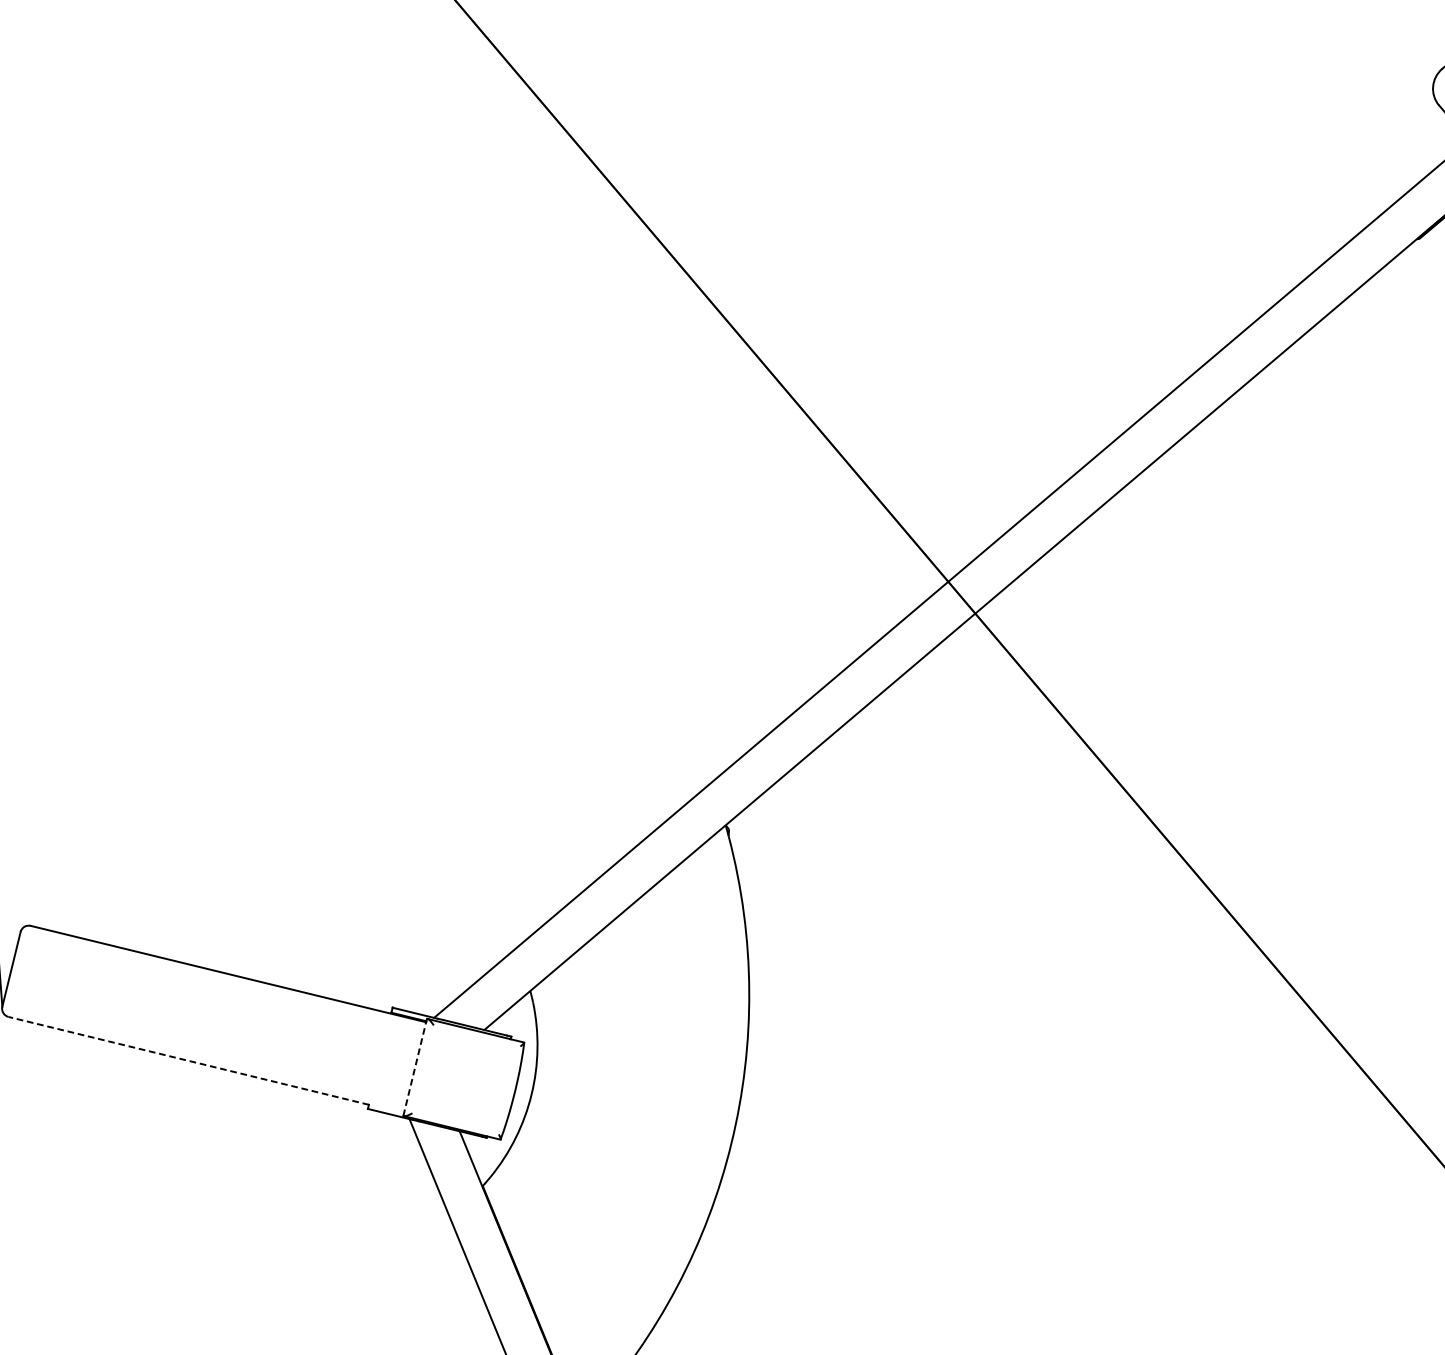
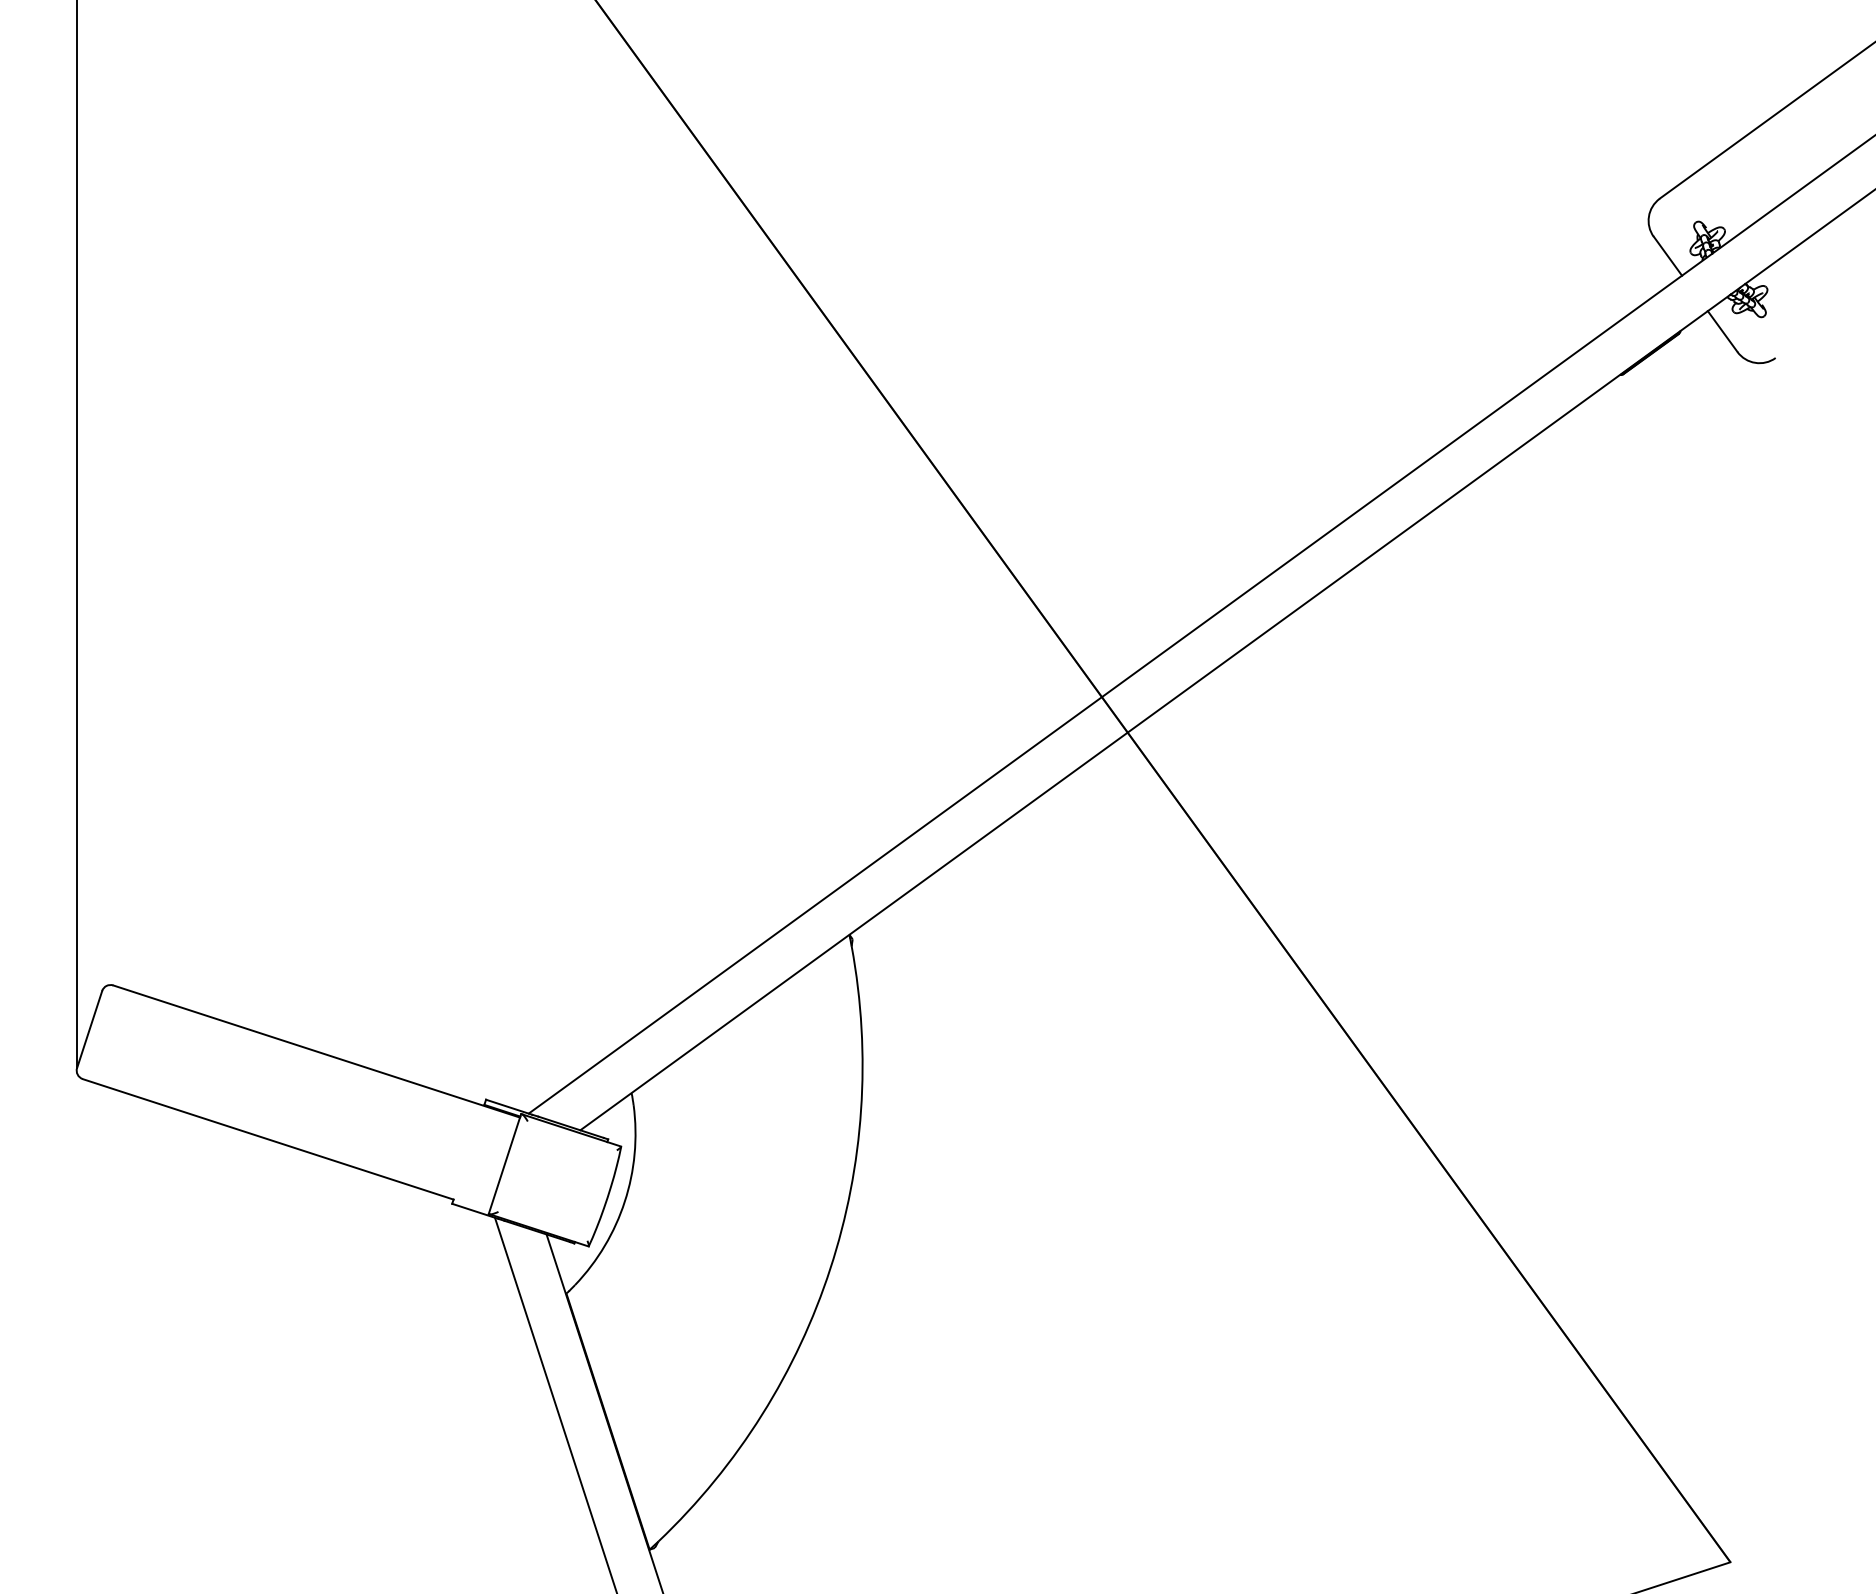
line: (189, 1061) -> (268, 1139), dashed -> solid
line: (414, 1067) -> (504, 1164), dashed -> solid

